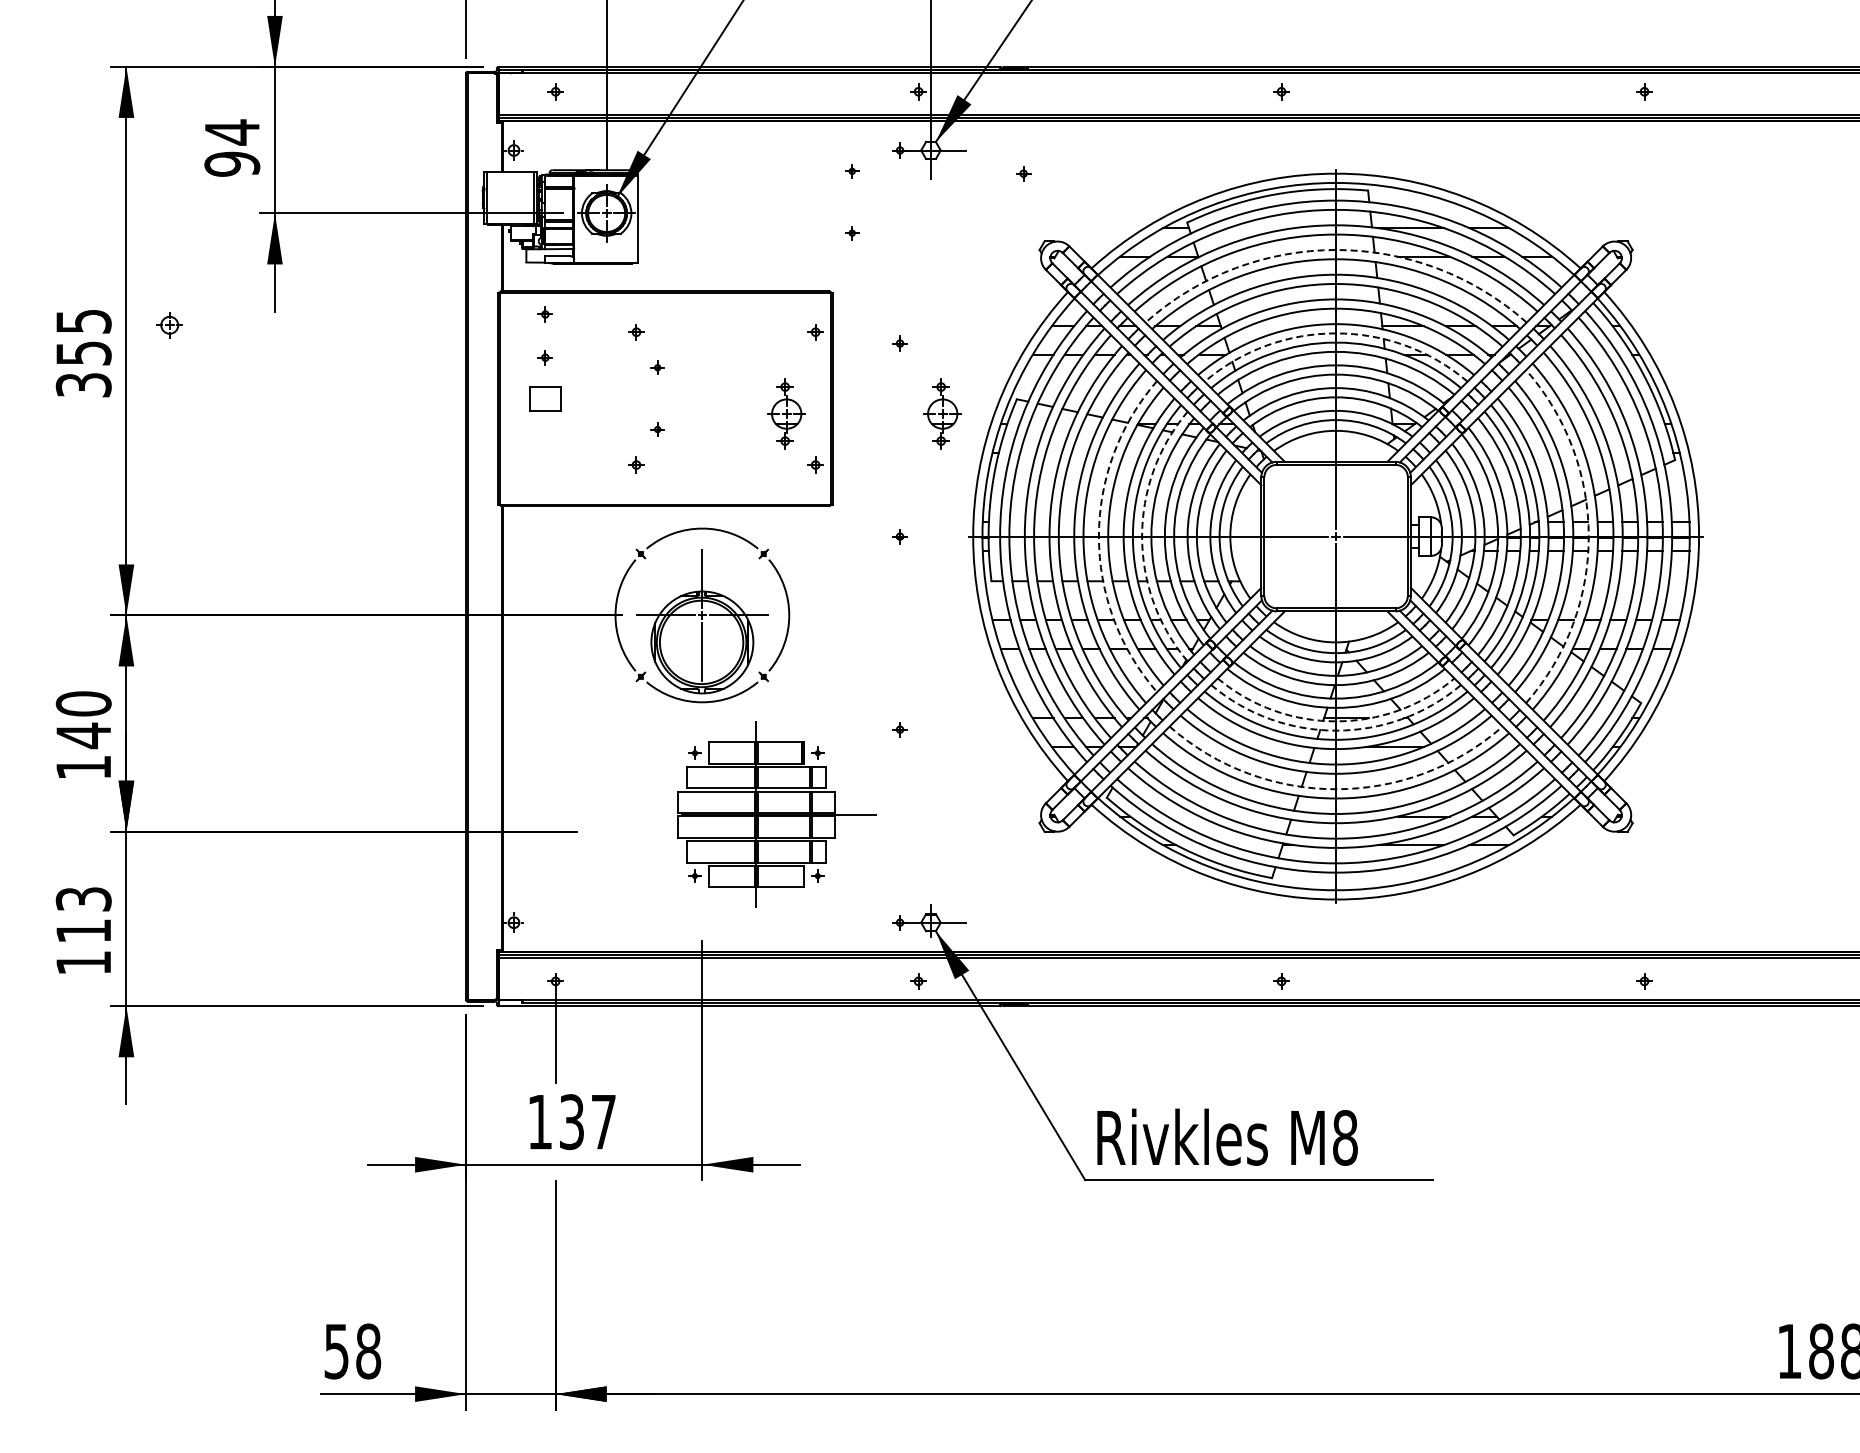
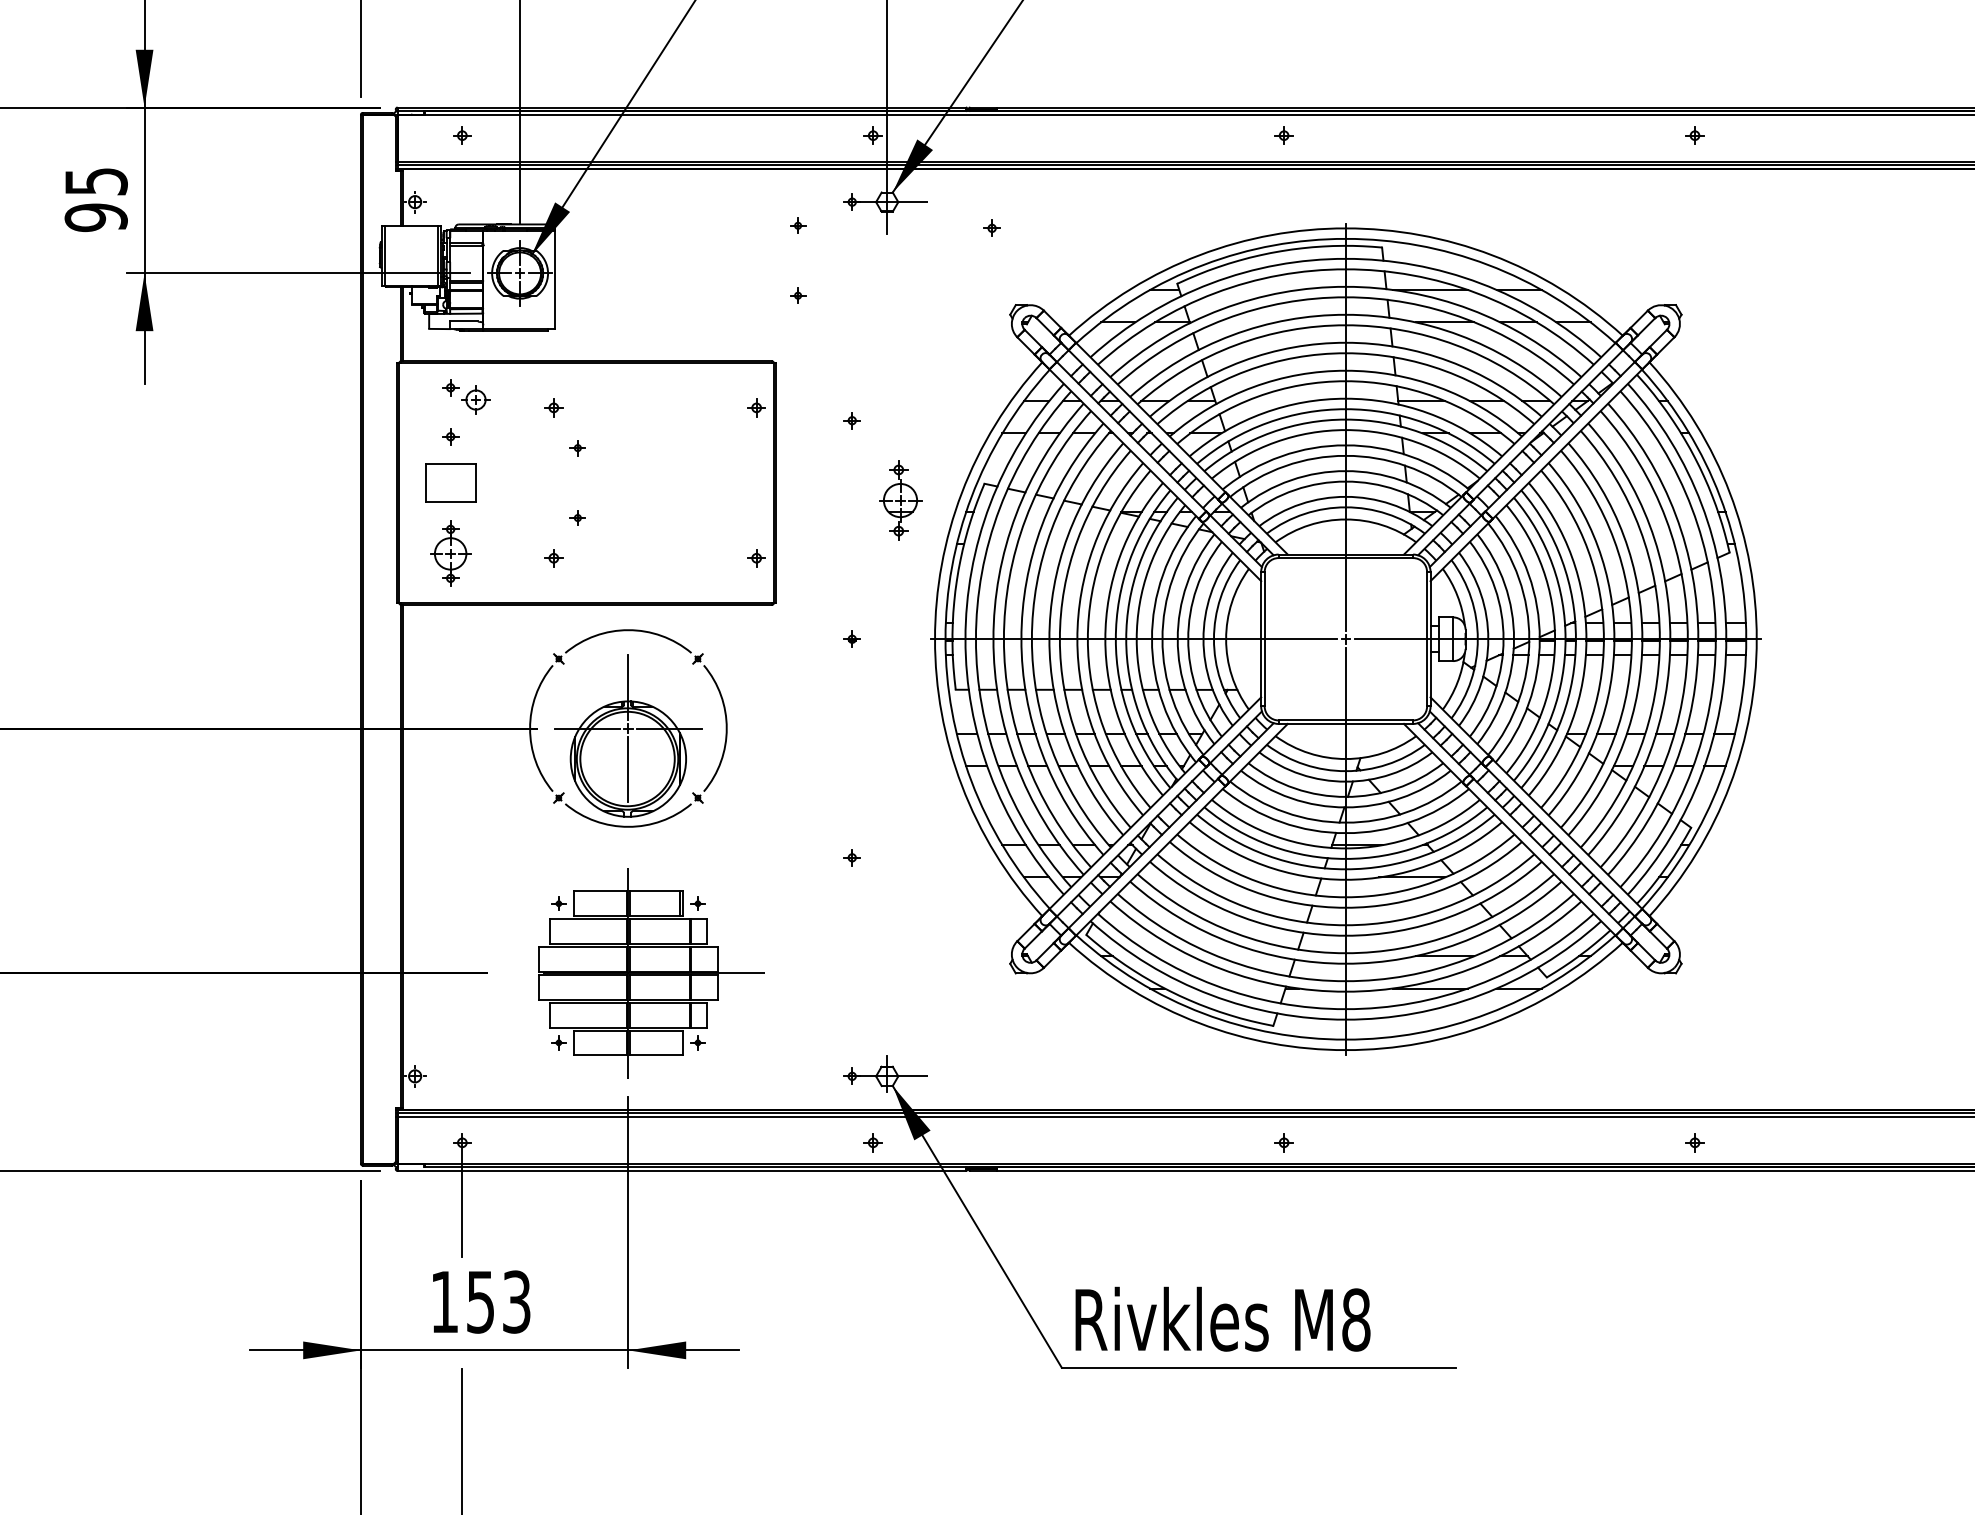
text: (232, 132) -> (96, 181), 94 -> 95
arc: (1336, 250) -> (1346, 315), dashed -> solid
part: (169, 325) -> (475, 400), moved
arc: (1336, 333) -> (1346, 409), dashed -> solid
part: (544, 398) -> (449, 482), size x1.43
part: (786, 413) -> (723, 499), removed
part: (545, 460) -> (450, 553), added
arc: (1098, 536) -> (1076, 639), dashed -> solid
arc: (1142, 536) -> (1126, 639), dashed -> solid
arc: (1588, 536) -> (1631, 639), dashed -> solid
arc: (1336, 721) -> (1346, 848), dashed -> solid
arc: (1336, 730) -> (1346, 858), dashed -> solid
arc: (1336, 789) -> (1346, 925), dashed -> solid
part: (776, 814) -> (651, 973), moved
text: (587, 1122) -> (498, 1302), 137 -> 153

